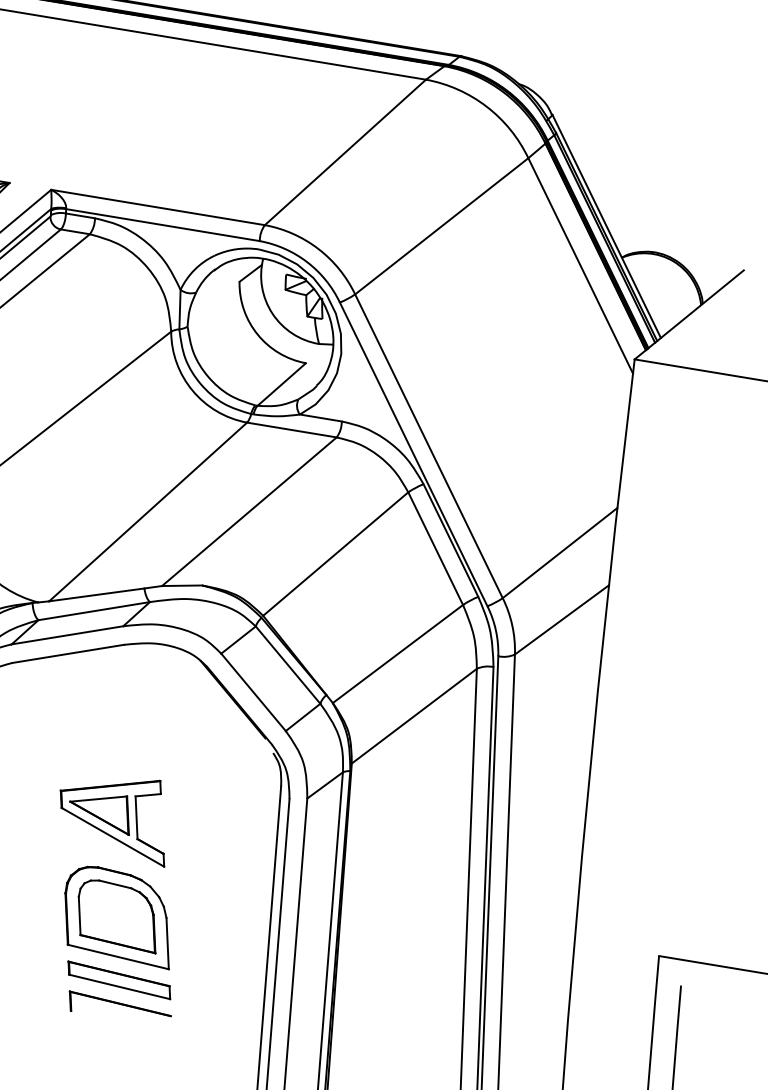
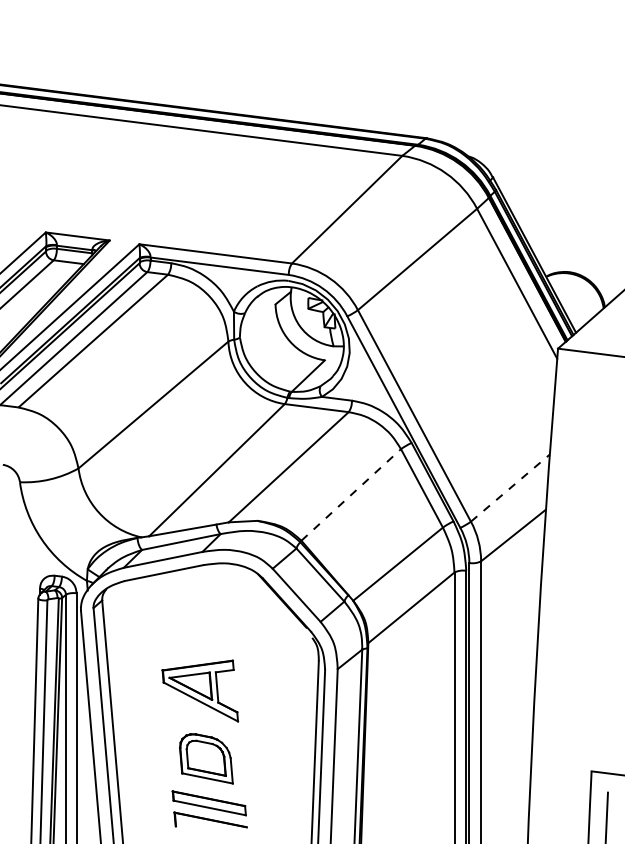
line: (336, 553) -> (351, 494), solid -> dashed
line: (560, 553) -> (510, 488), solid -> dashed
part: (117, 917) -> (206, 758), size x0.7

